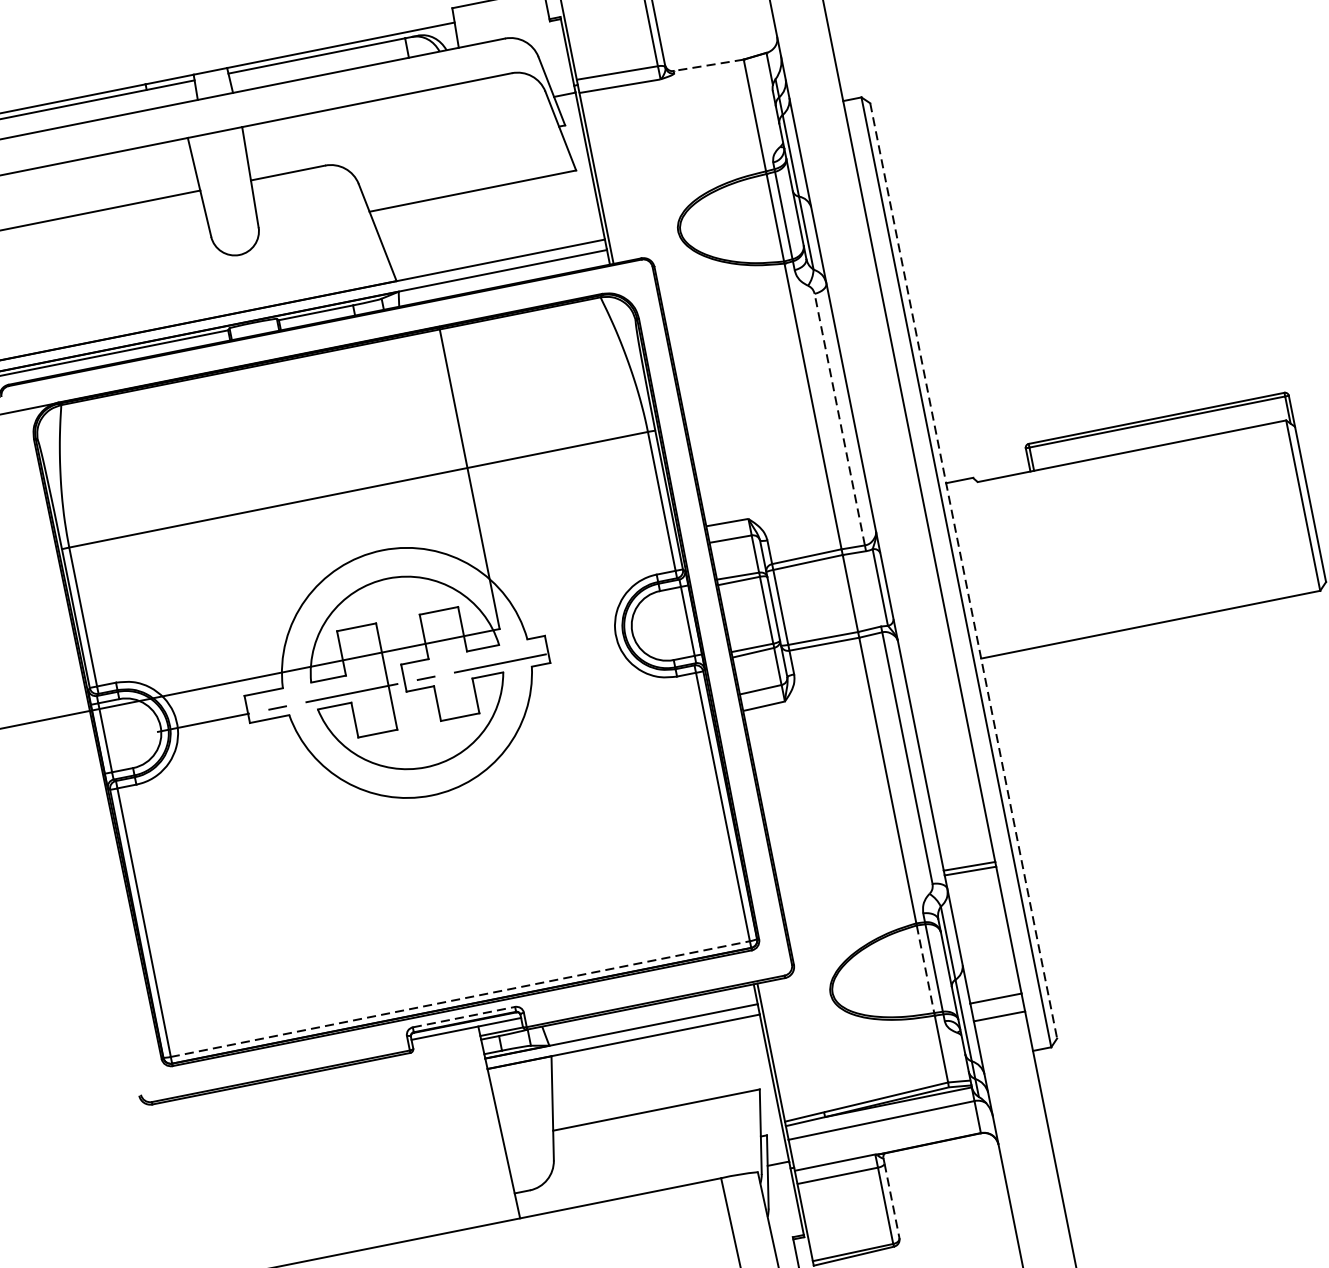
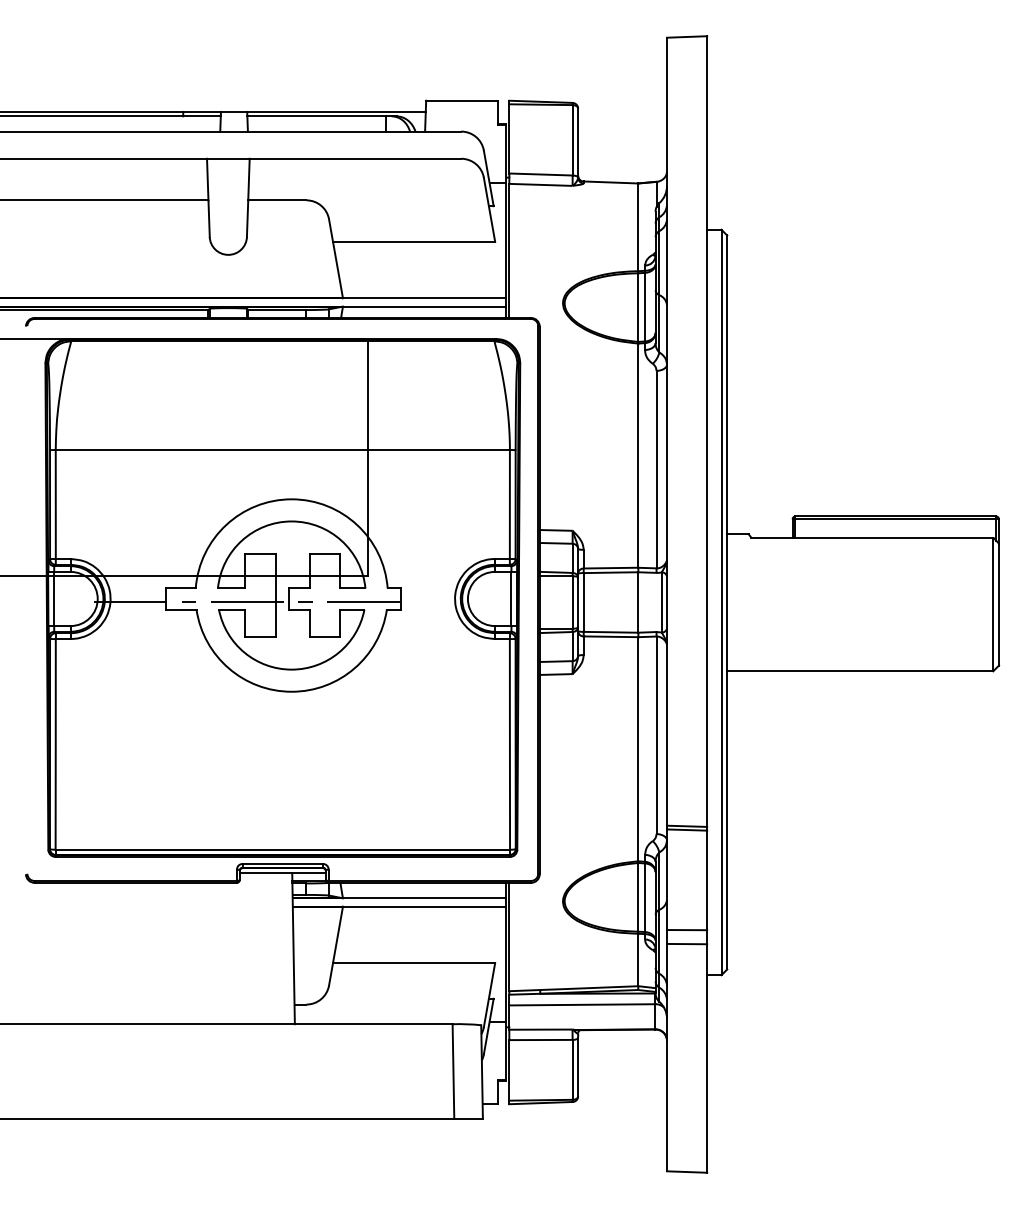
line: (708, 65) -> (610, 182), dashed -> solid
line: (839, 419) -> (656, 469), dashed -> solid
line: (964, 570) -> (727, 602), dashed -> solid
line: (925, 969) -> (638, 897), dashed -> solid
line: (461, 998) -> (283, 849), dashed -> solid
line: (464, 1016) -> (283, 863), dashed -> solid
line: (892, 1201) -> (578, 1067), dashed -> solid

